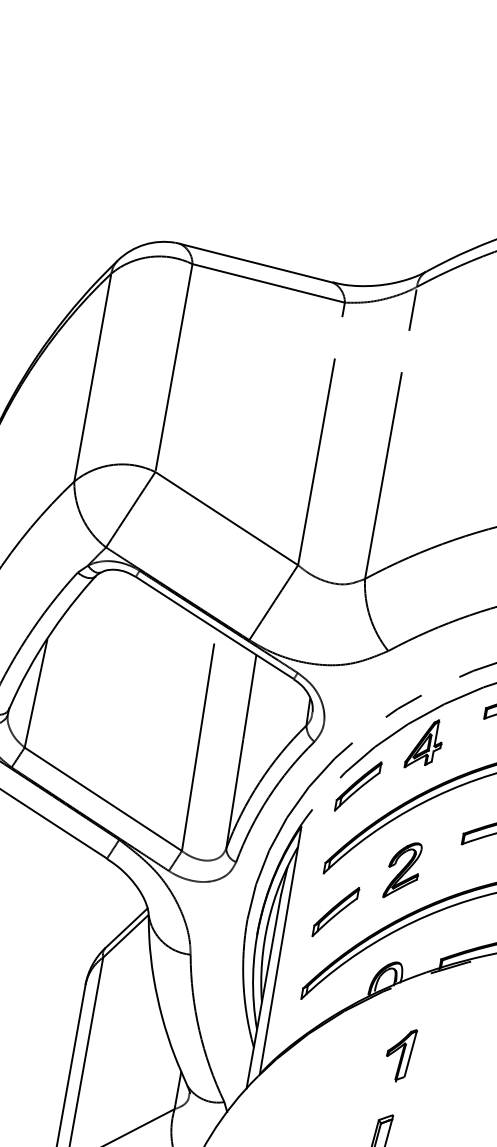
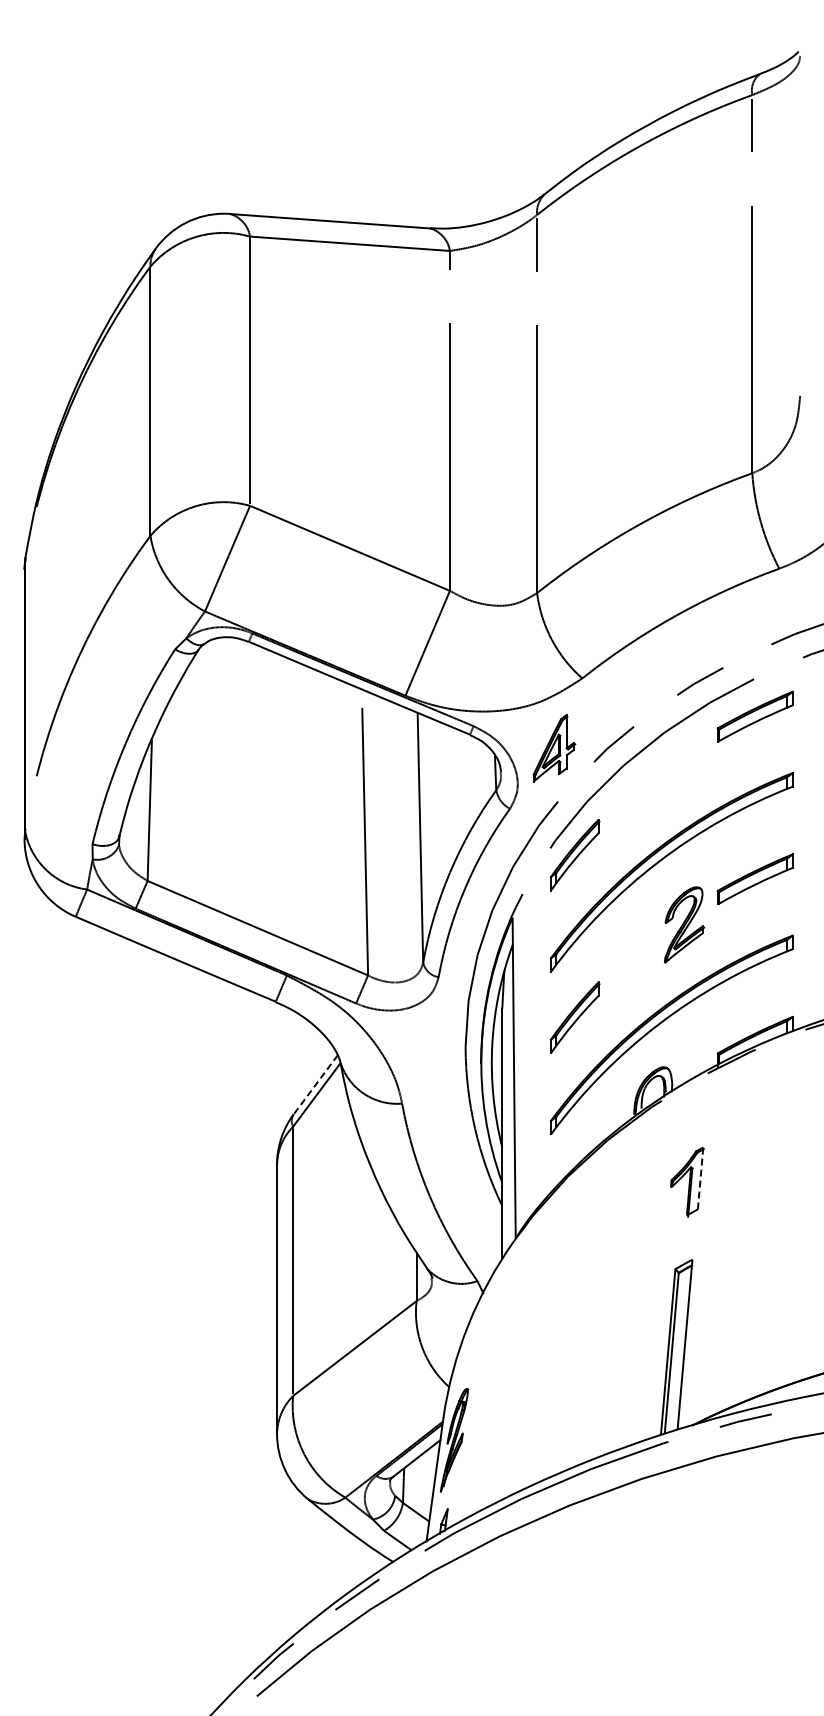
part: (425, 744) -> (554, 748), moved
part: (403, 870) -> (684, 924), moved
line: (126, 927) -> (315, 1084), solid -> dashed
line: (410, 1053) -> (700, 1178), solid -> dashed

